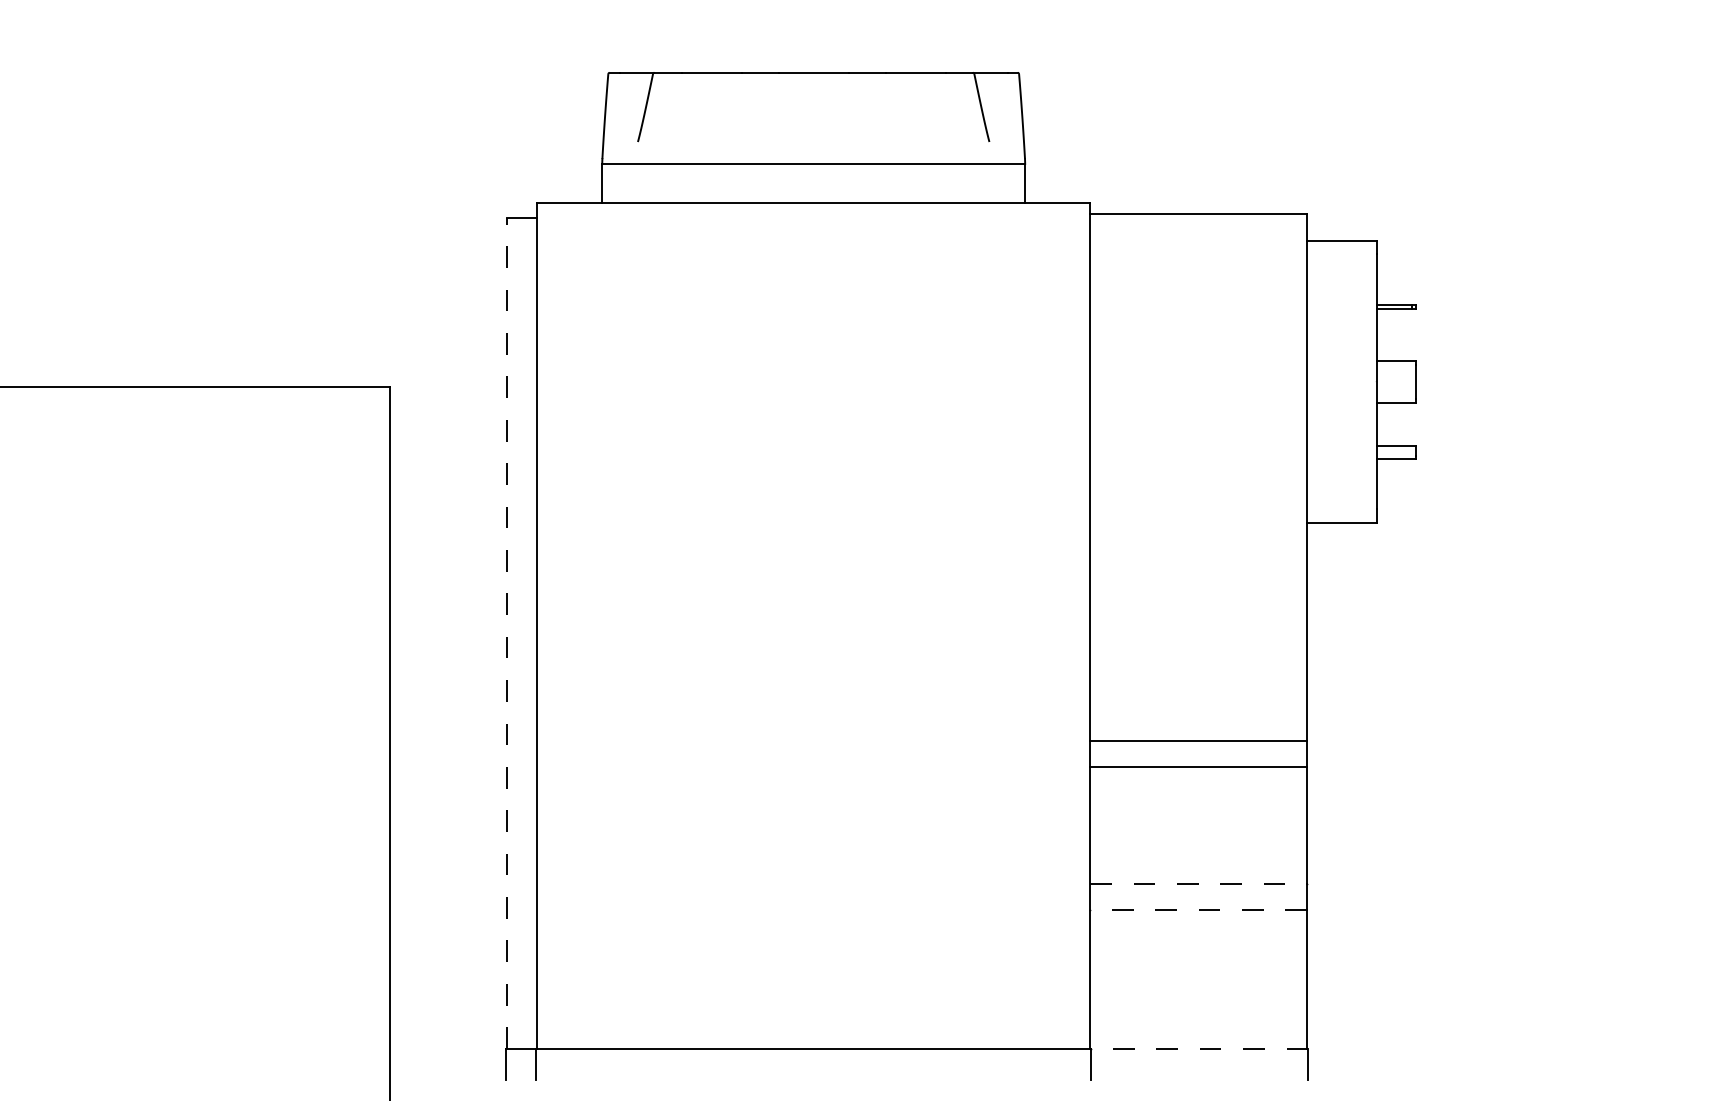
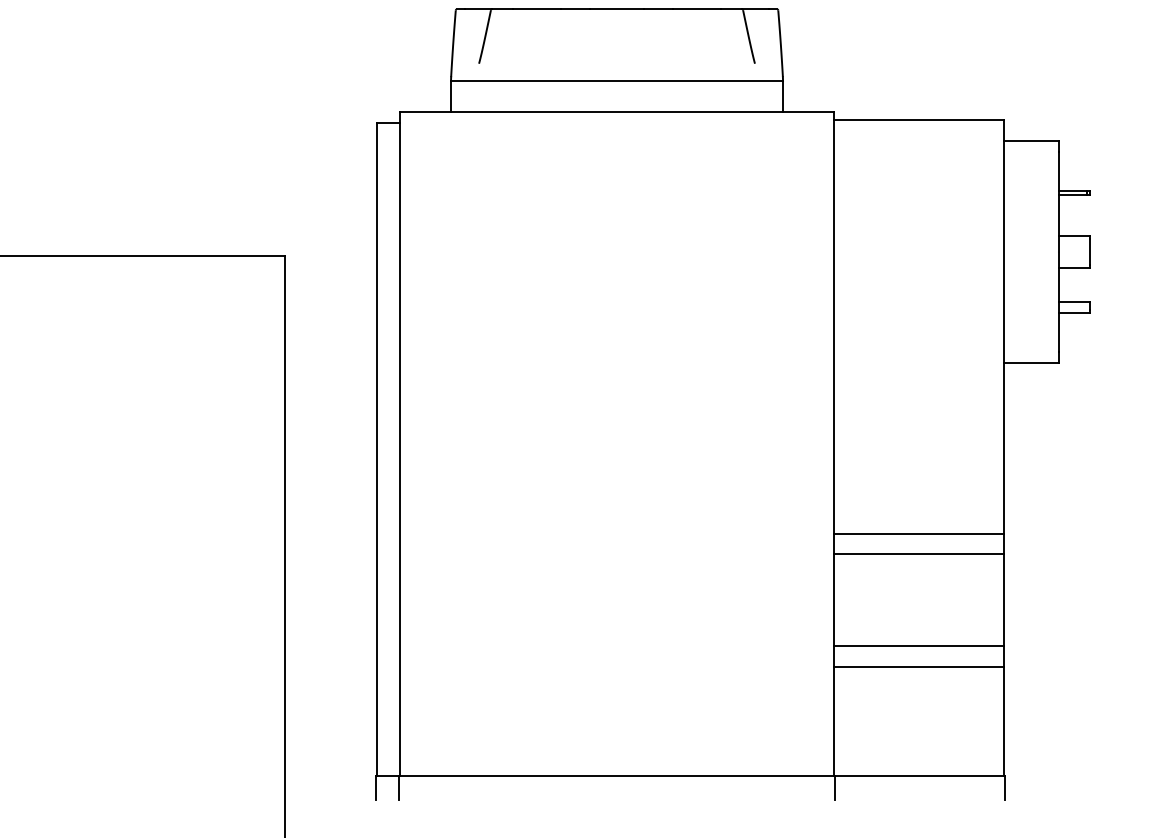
line: (507, 633) -> (376, 449), dashed -> solid
line: (1199, 883) -> (919, 645), dashed -> solid
line: (1198, 910) -> (919, 666), dashed -> solid
line: (1199, 1048) -> (919, 775), dashed -> solid

